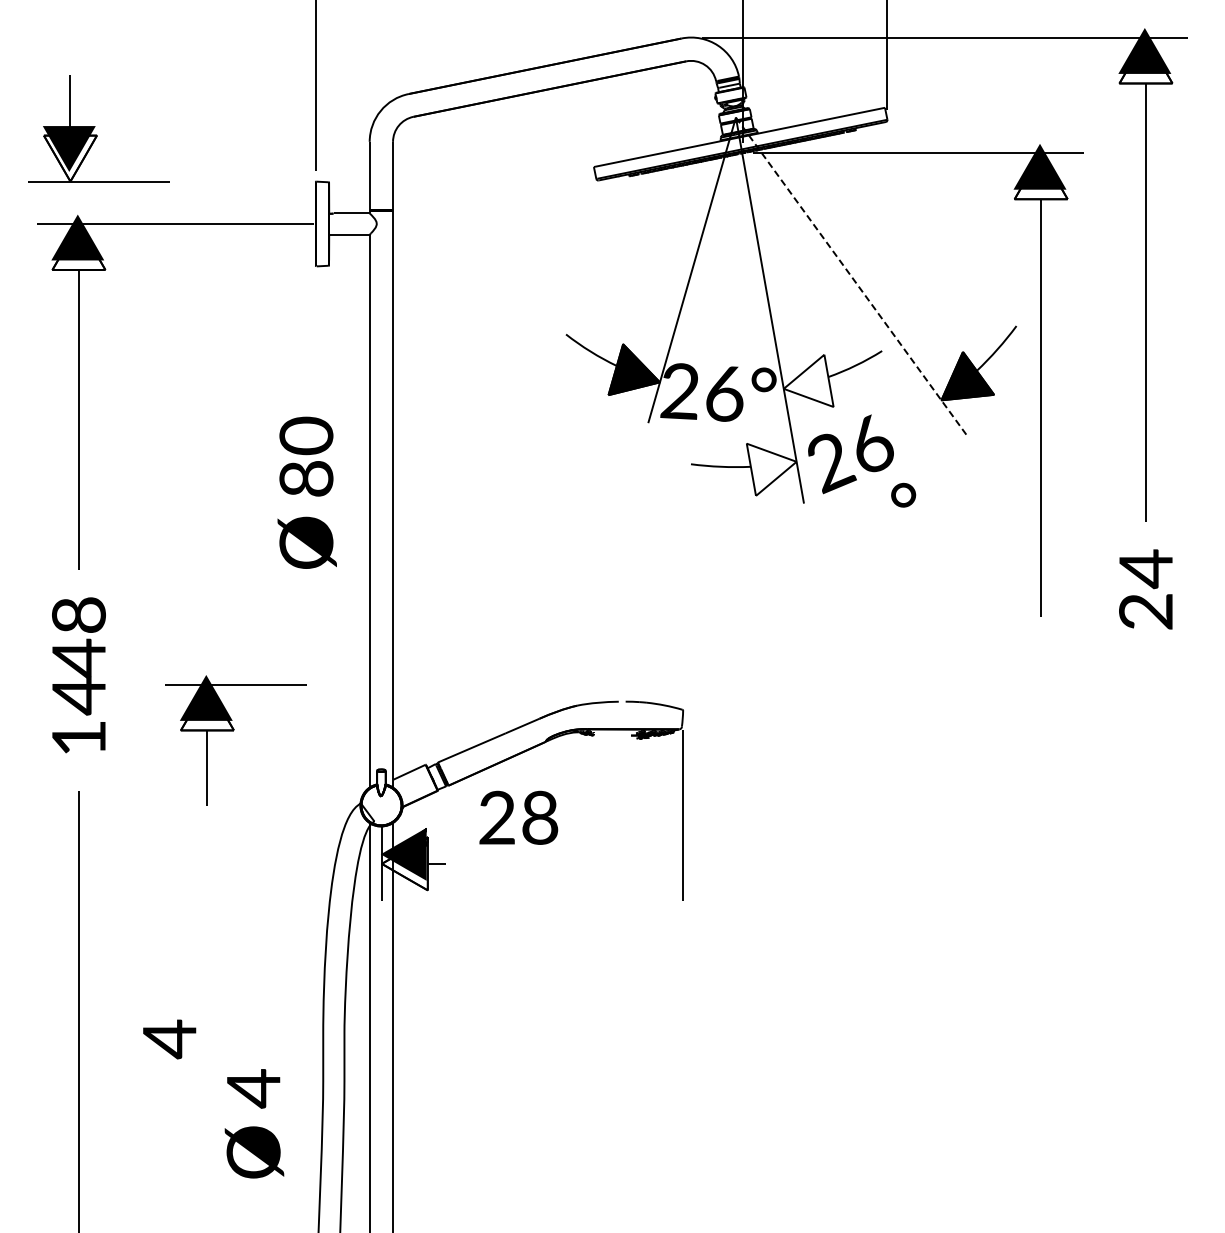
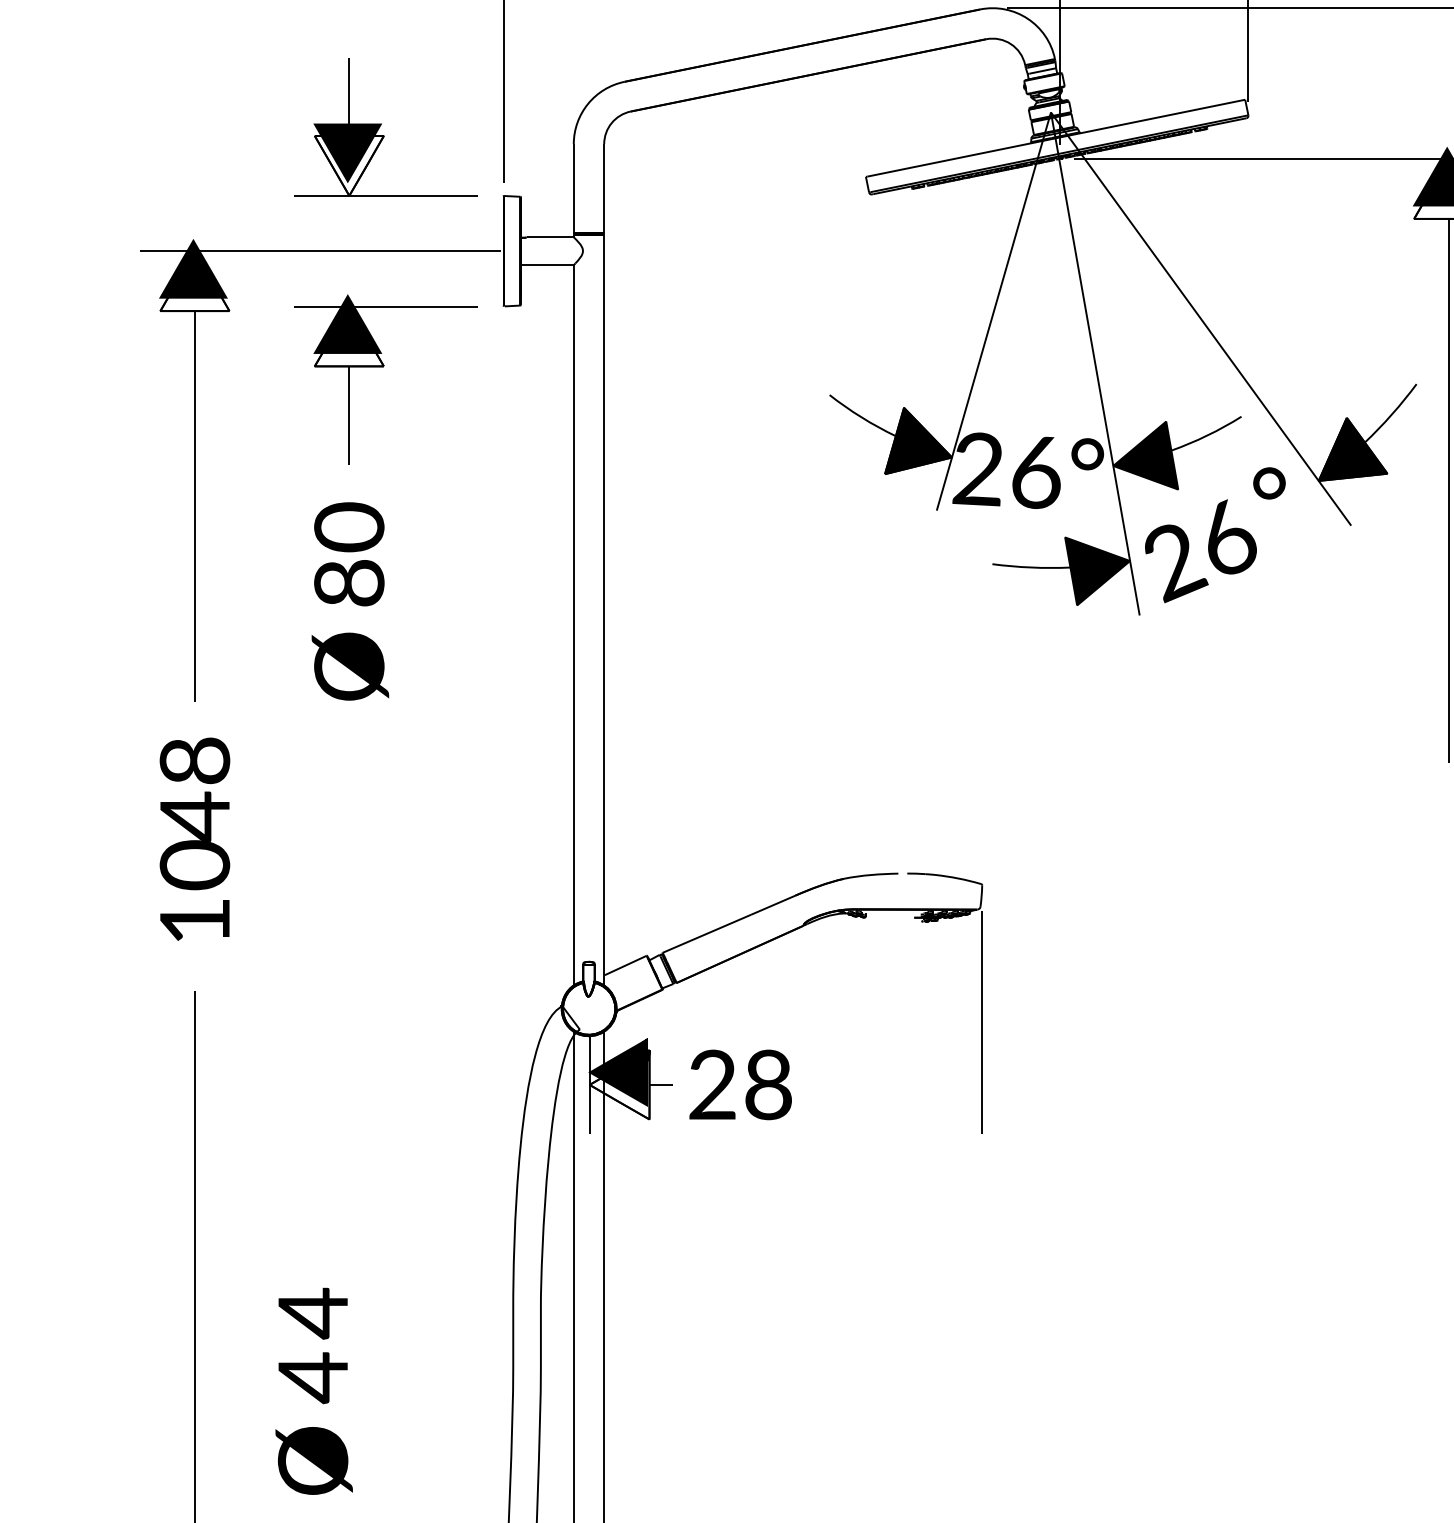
part: (98, 128) -> (385, 126), moved
line: (851, 276) -> (1201, 319), dashed -> solid
fill: (808, 380) -> (1145, 455), added
fill: (771, 469) -> (1097, 571), added
text: (306, 492) -> (349, 601), moved
text: (903, 494) -> (1269, 482), moved
text: (78, 695) -> (194, 865), 14 -> 10
part: (233, 731) -> (383, 367), moved
text: (518, 817) -> (740, 1084), moved
text: (254, 1123) -> (314, 1423), moved

